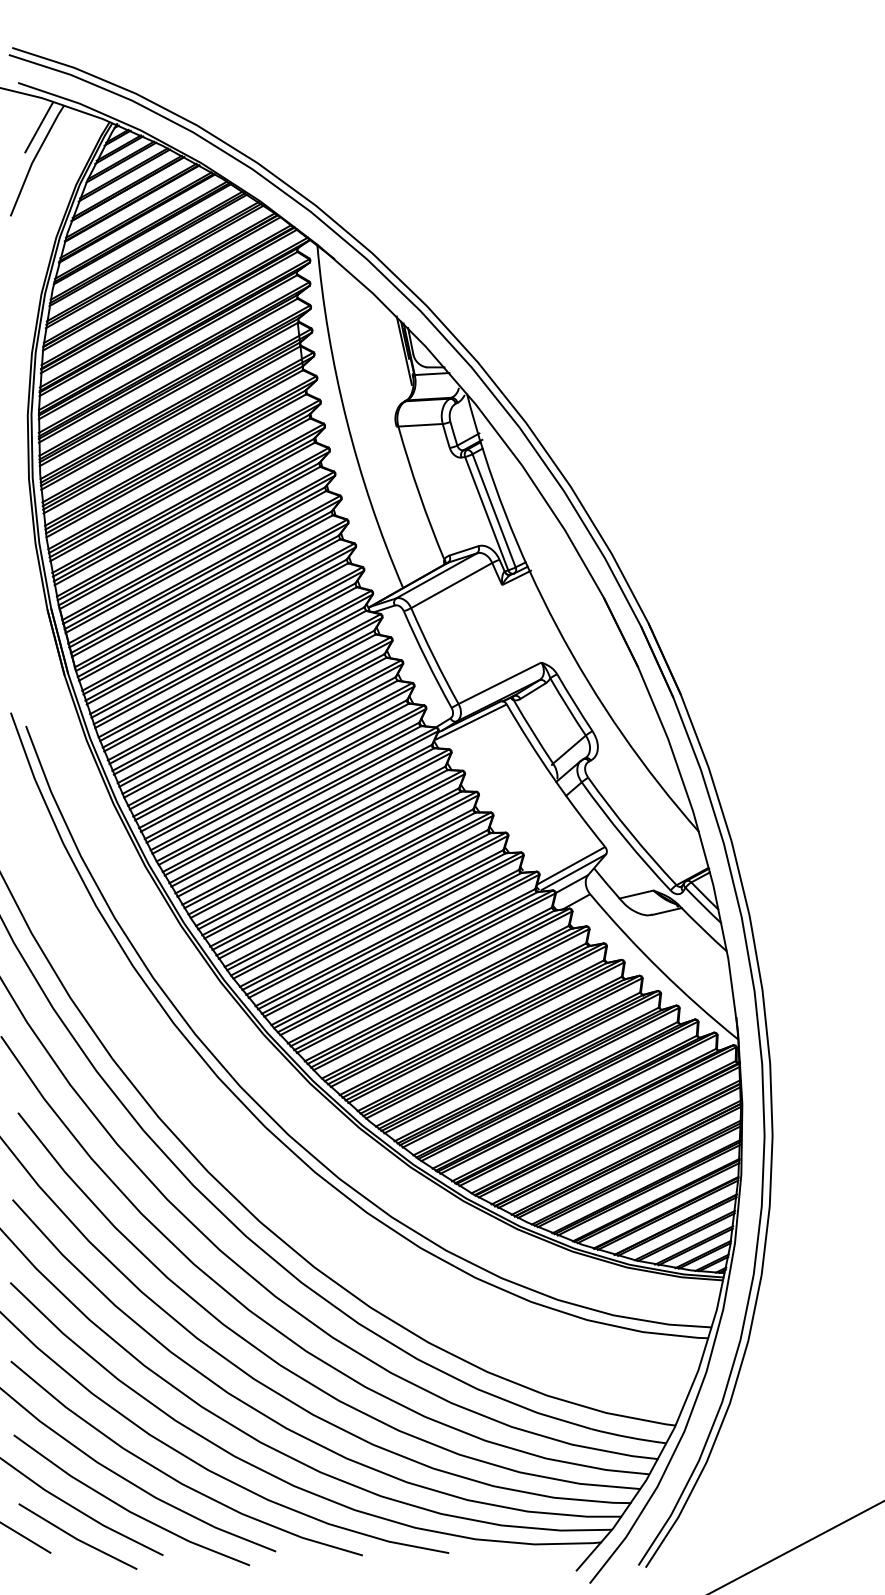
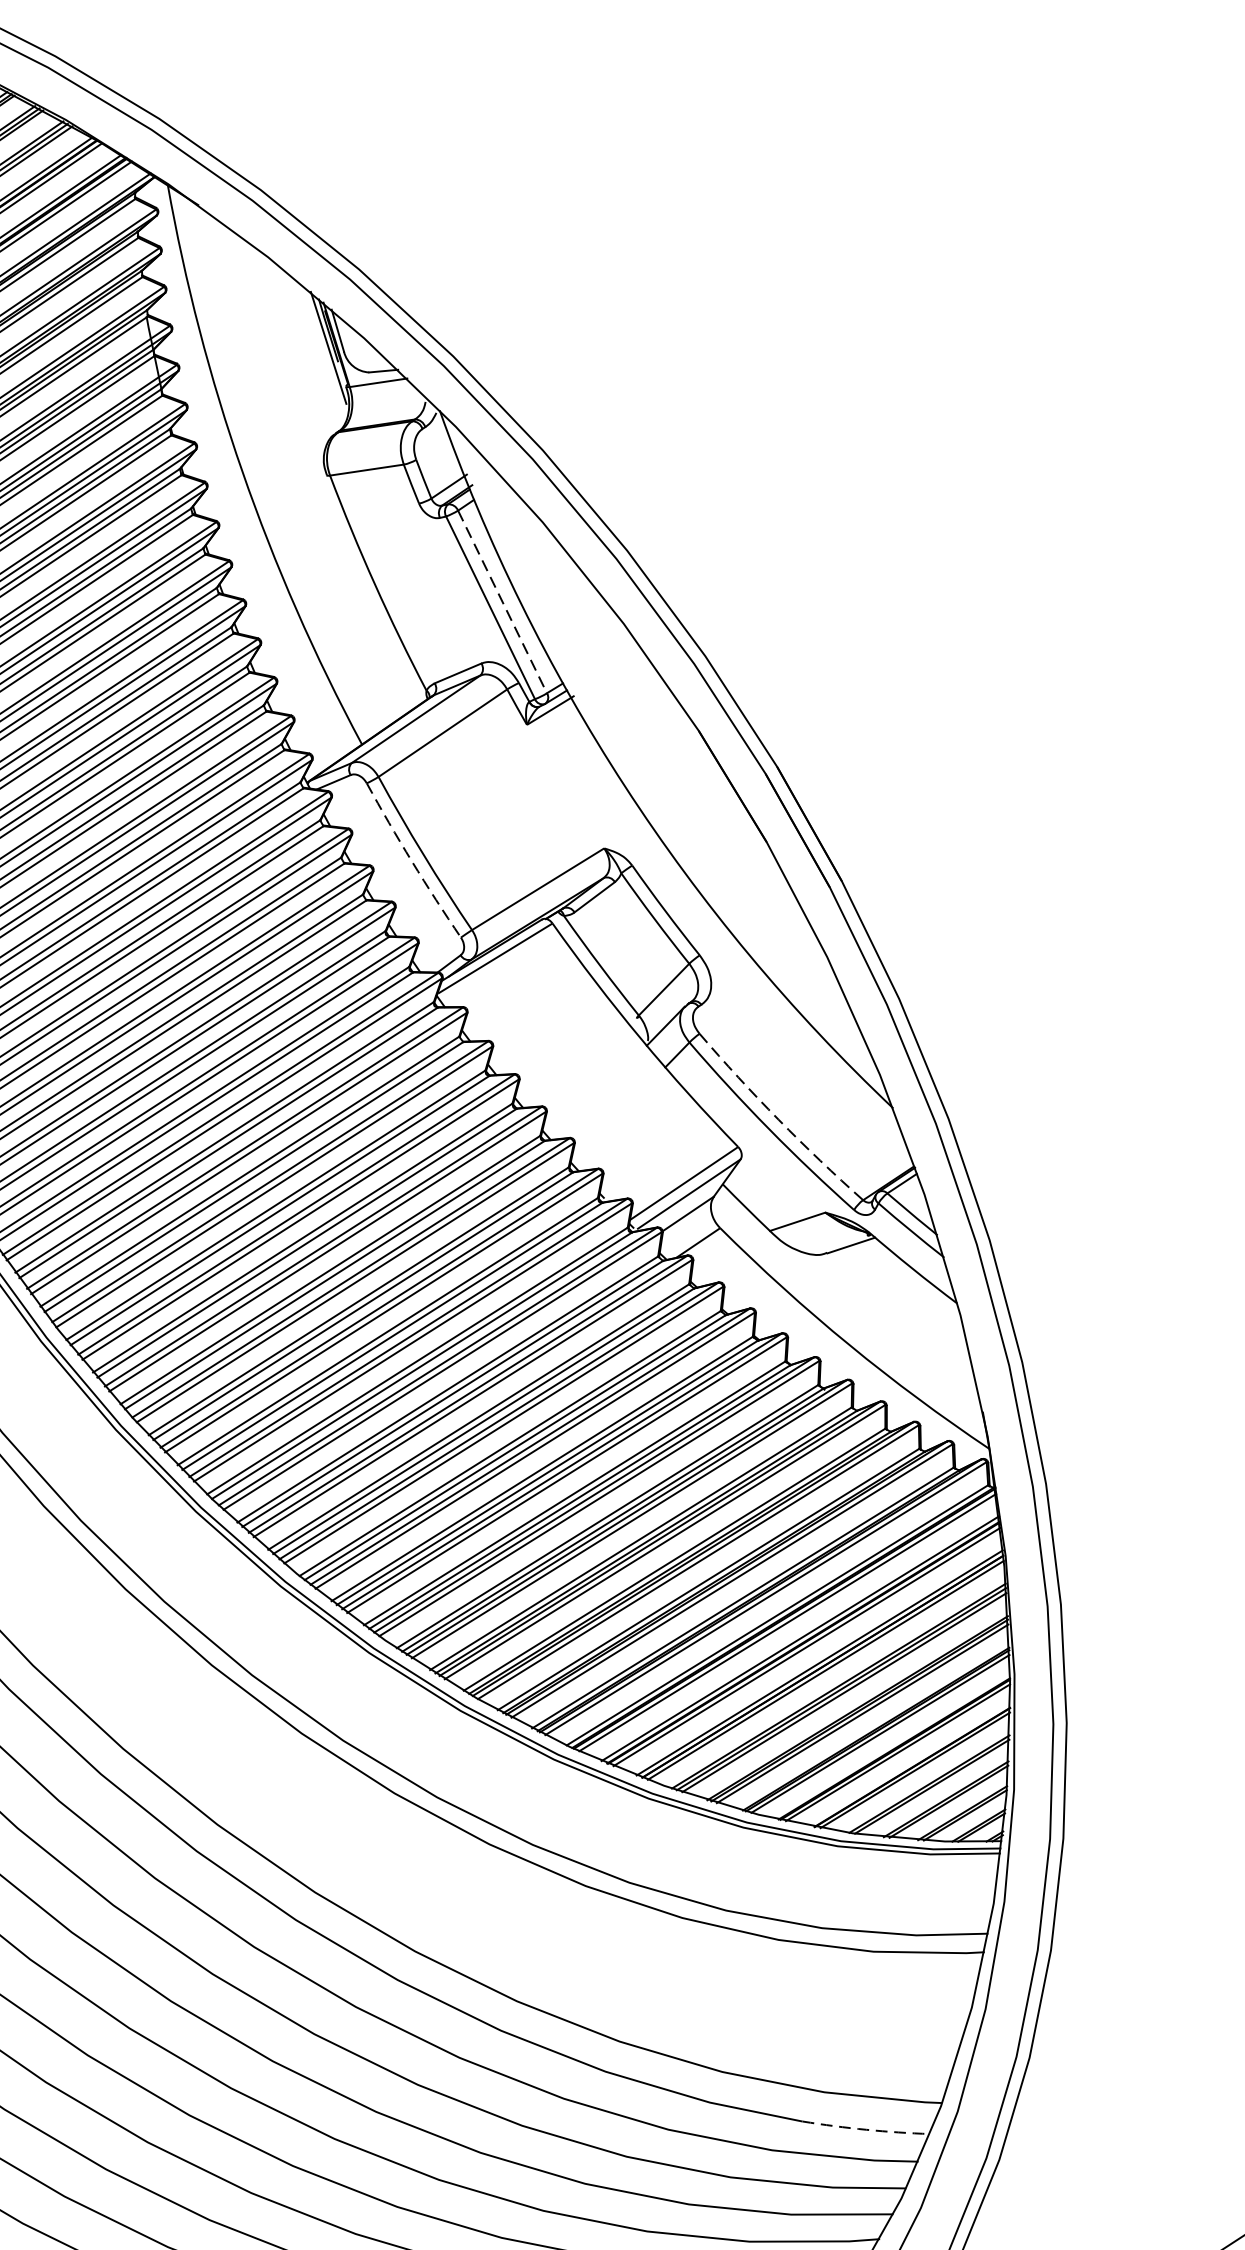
line: (494, 510) -> (503, 601), solid -> dashed
arc: (426, 660) -> (411, 862), solid -> dashed
arc: (630, 832) -> (778, 1119), solid -> dashed
arc: (629, 1437) -> (866, 2129), solid -> dashed

